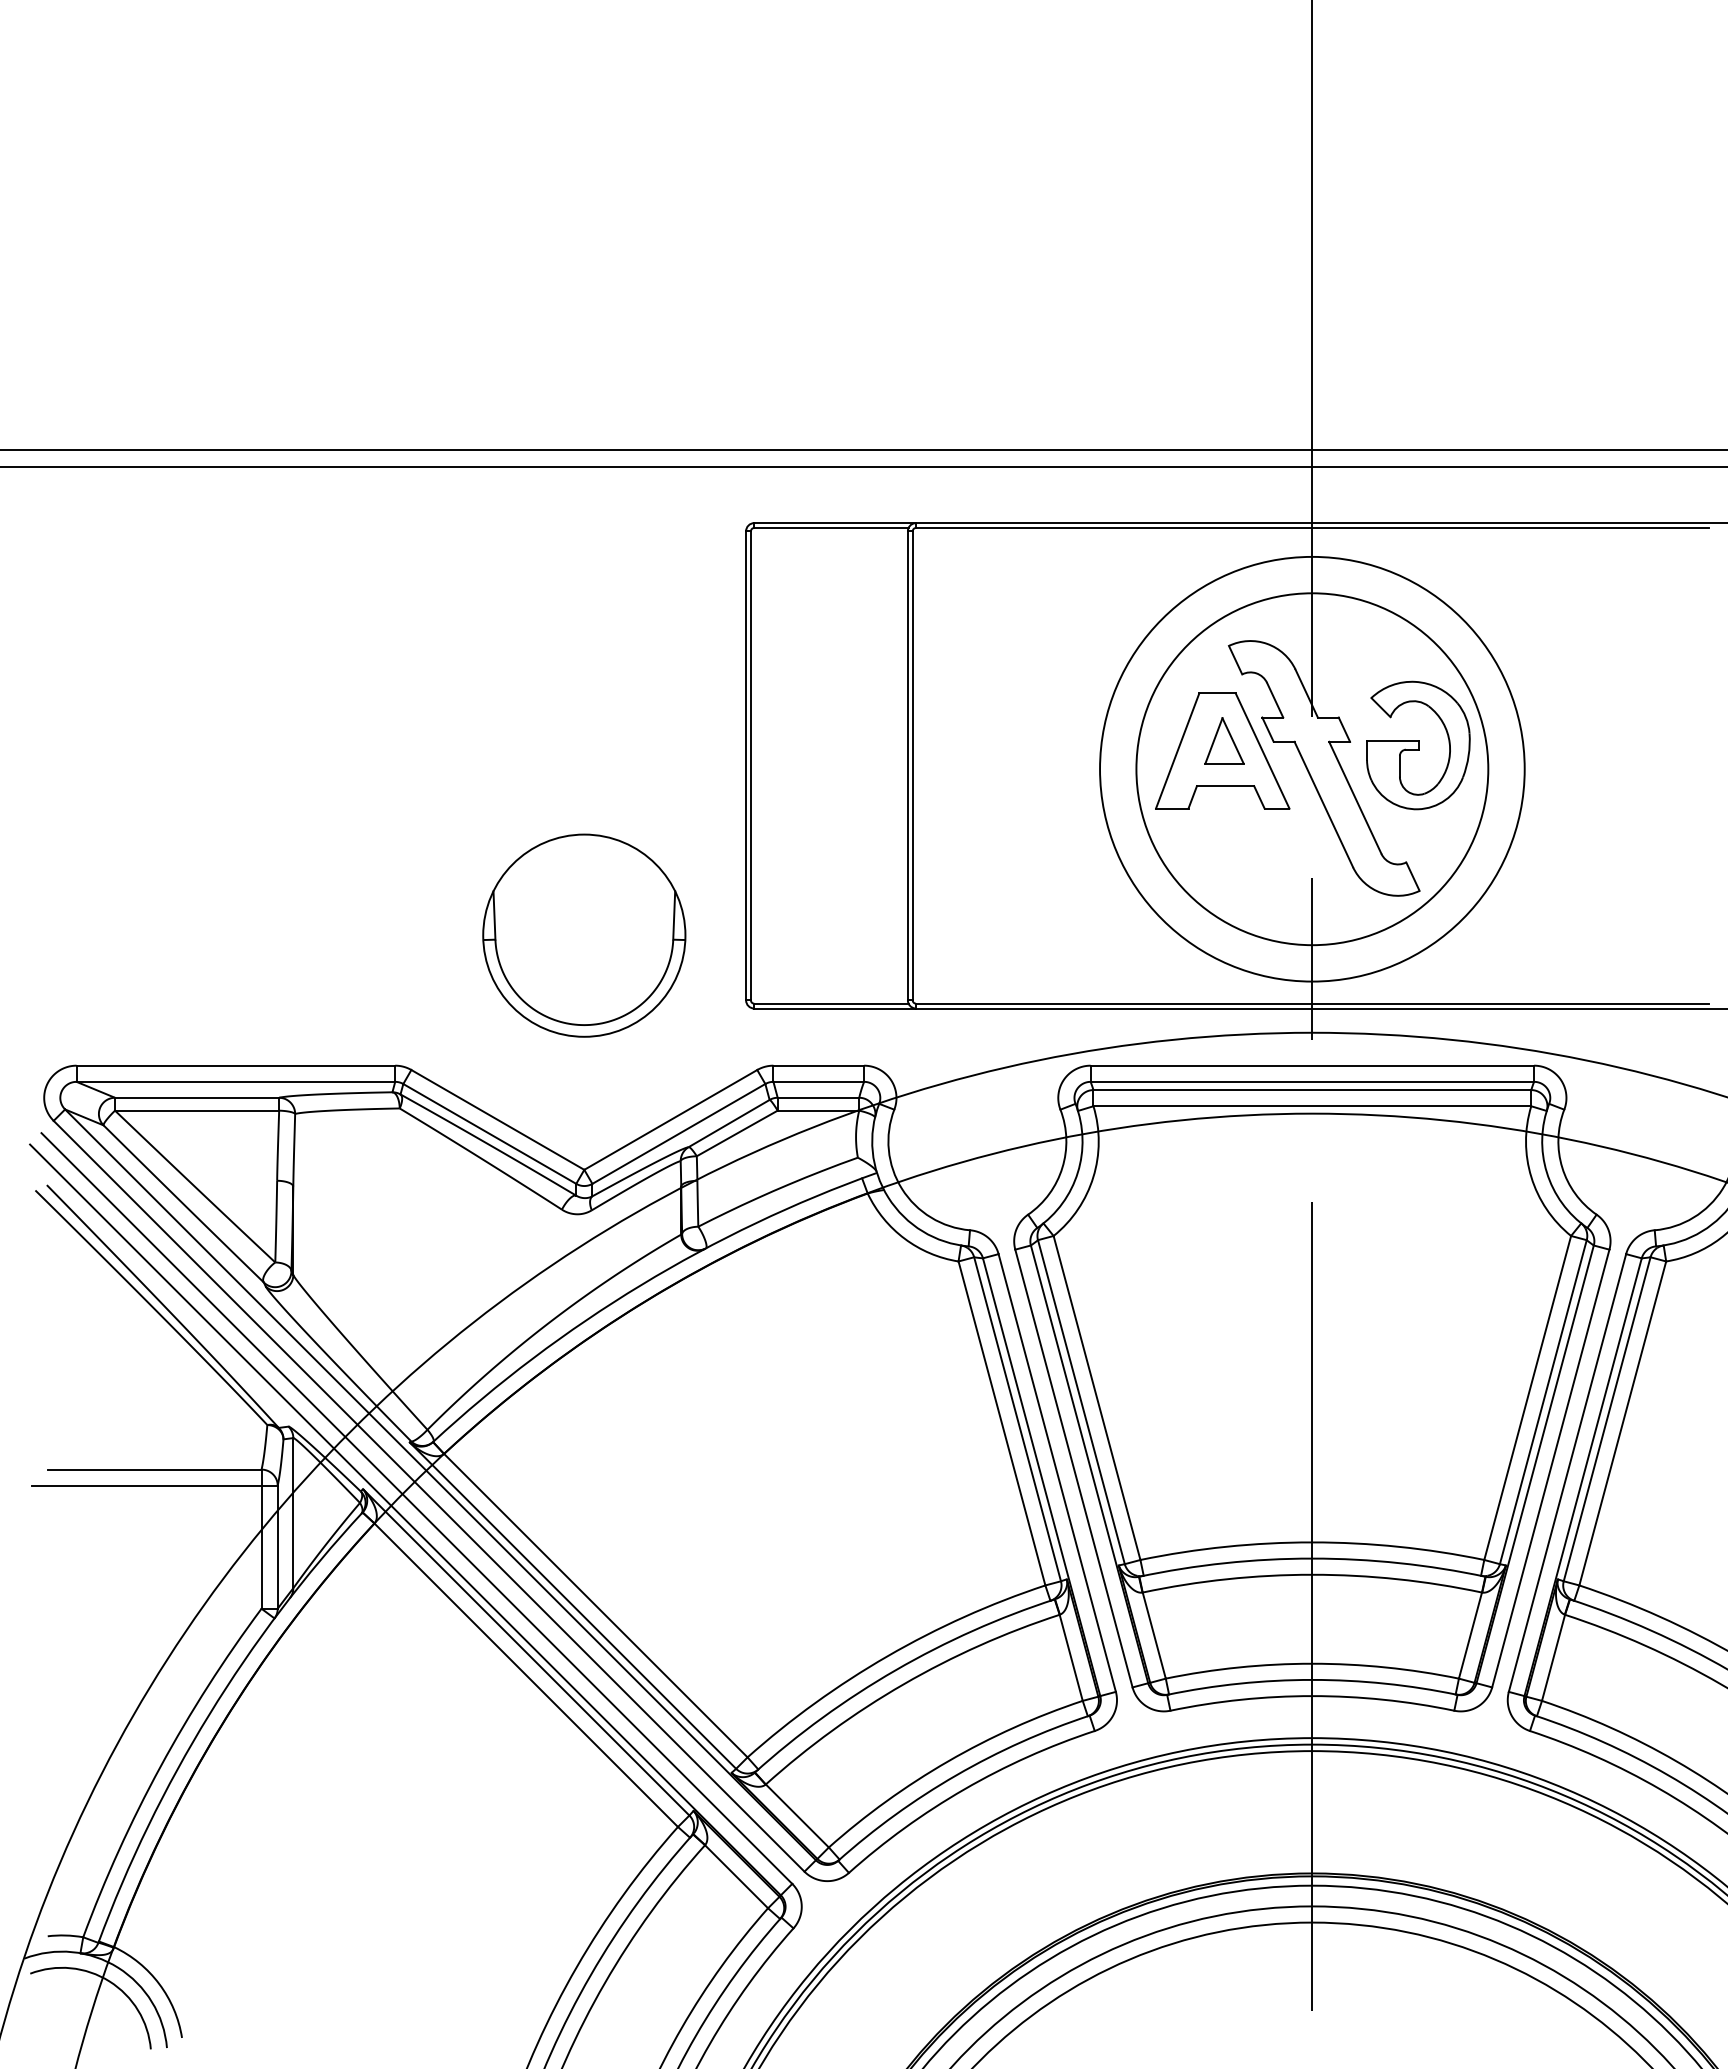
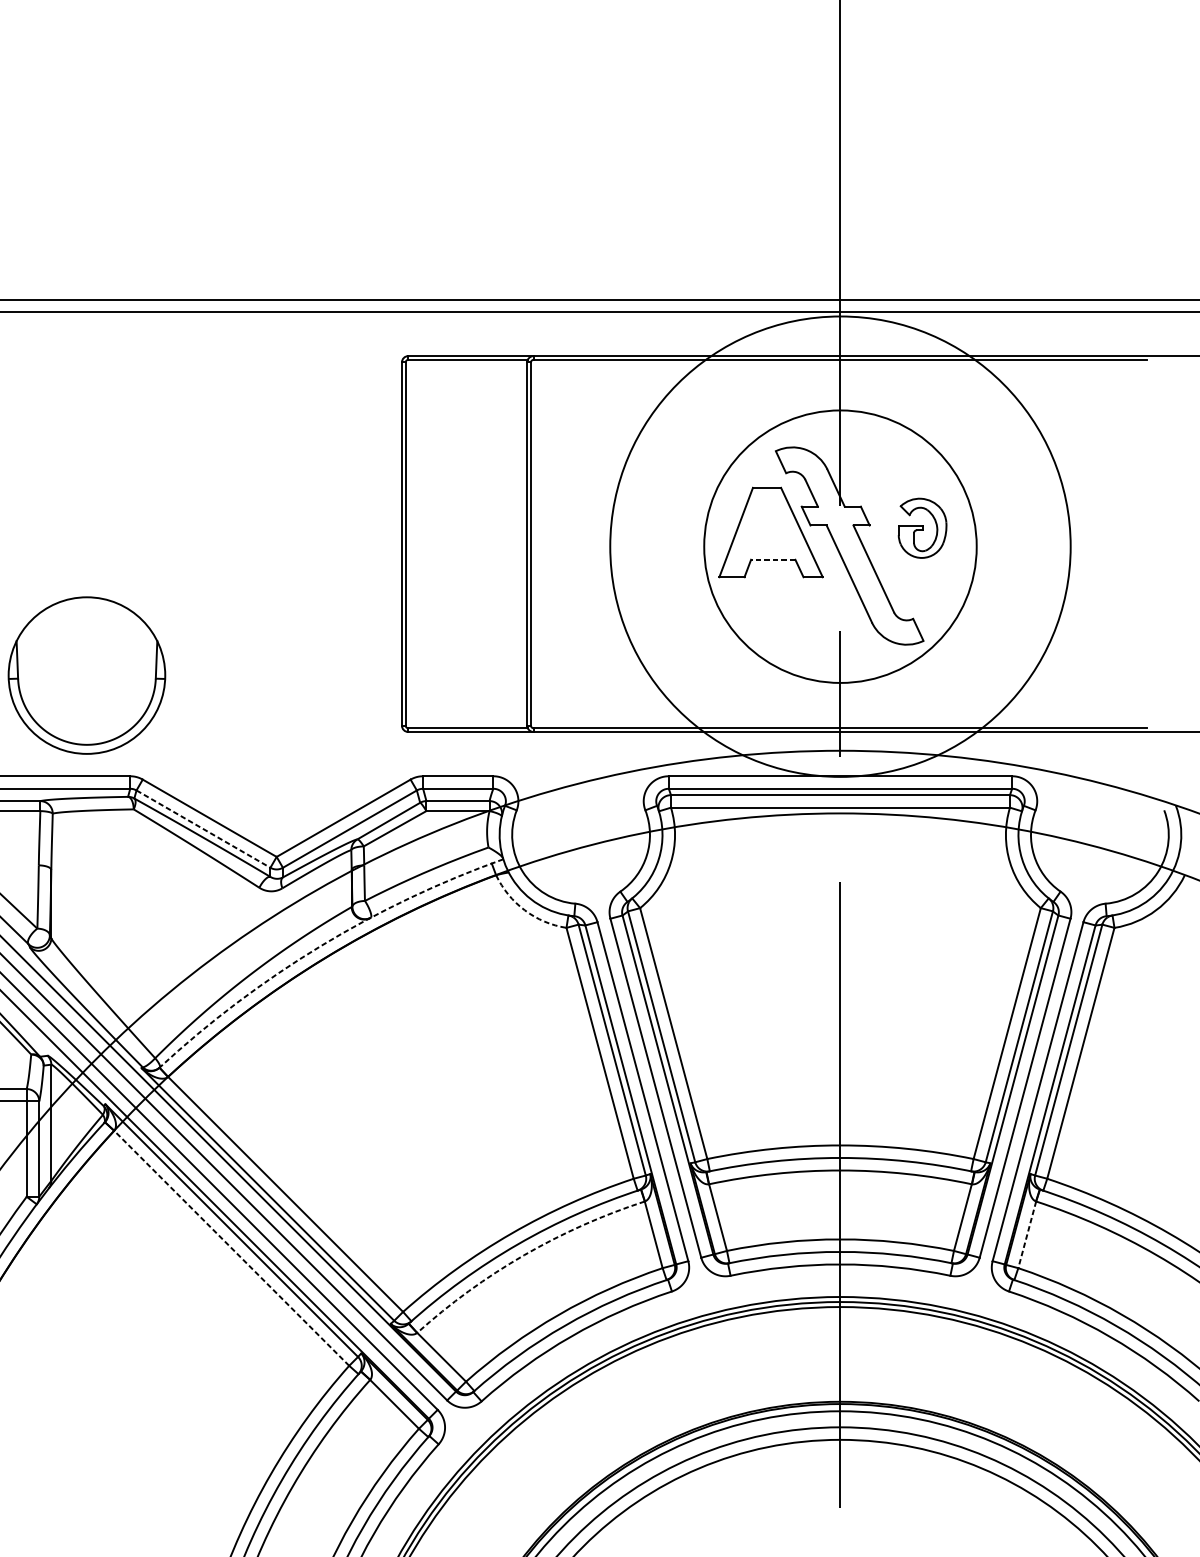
part: (1224, 740) -> (772, 524), removed
part: (1418, 745) -> (922, 528), size x0.6
circle: (1312, 768) -> (840, 546), size x1.4
line: (1225, 786) -> (773, 560), solid -> dashed
part: (584, 935) -> (87, 675), moved
line: (489, 1133) -> (203, 828), solid -> dashed
arc: (904, 1238) -> (524, 910), solid -> dashed
arc: (641, 1285) -> (320, 946), solid -> dashed
line: (1553, 1657) -> (1027, 1234), solid -> dashed
line: (526, 1675) -> (231, 1248), solid -> dashed
arc: (903, 1684) -> (523, 1255), solid -> dashed

